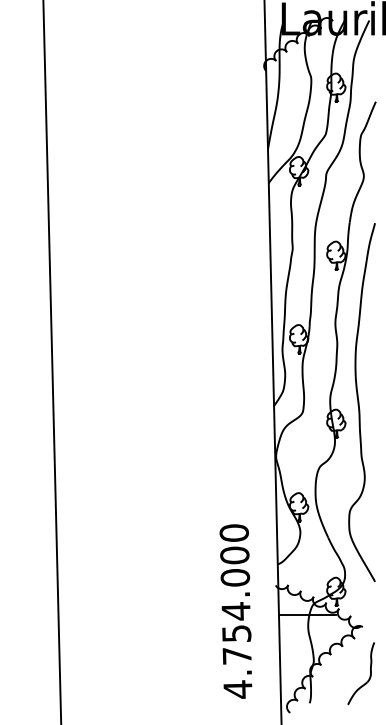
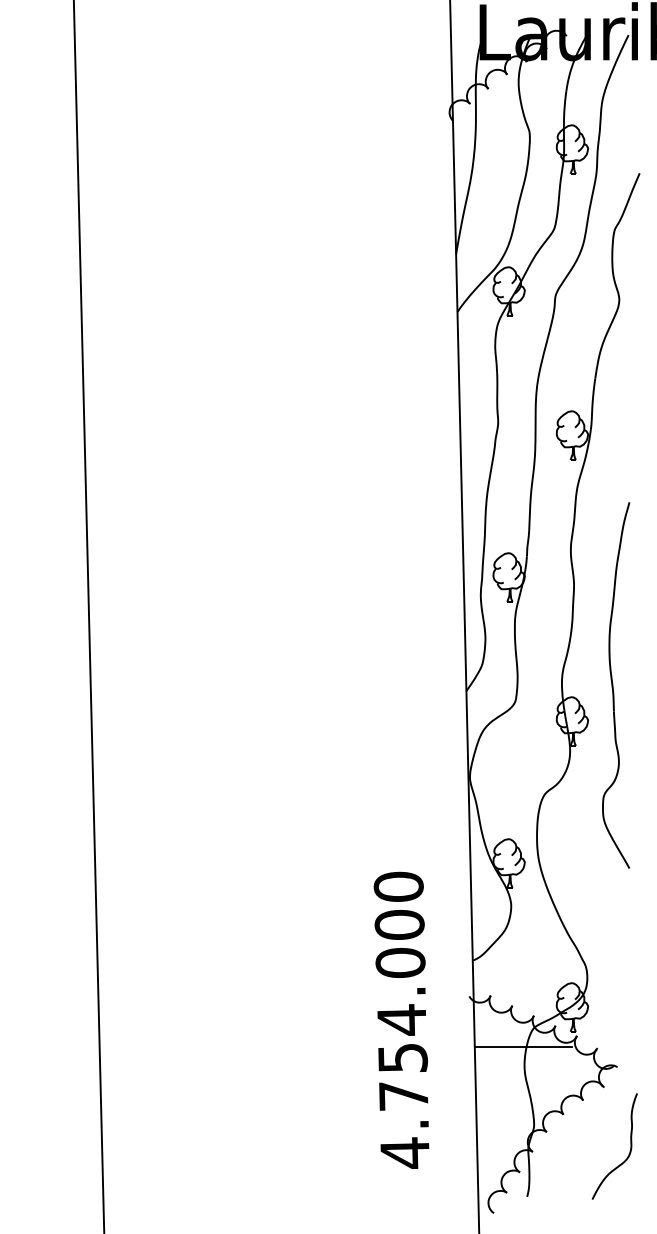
part: (361, 402) -> (615, 685), size x0.6
text: (235, 611) -> (400, 1020), moved

